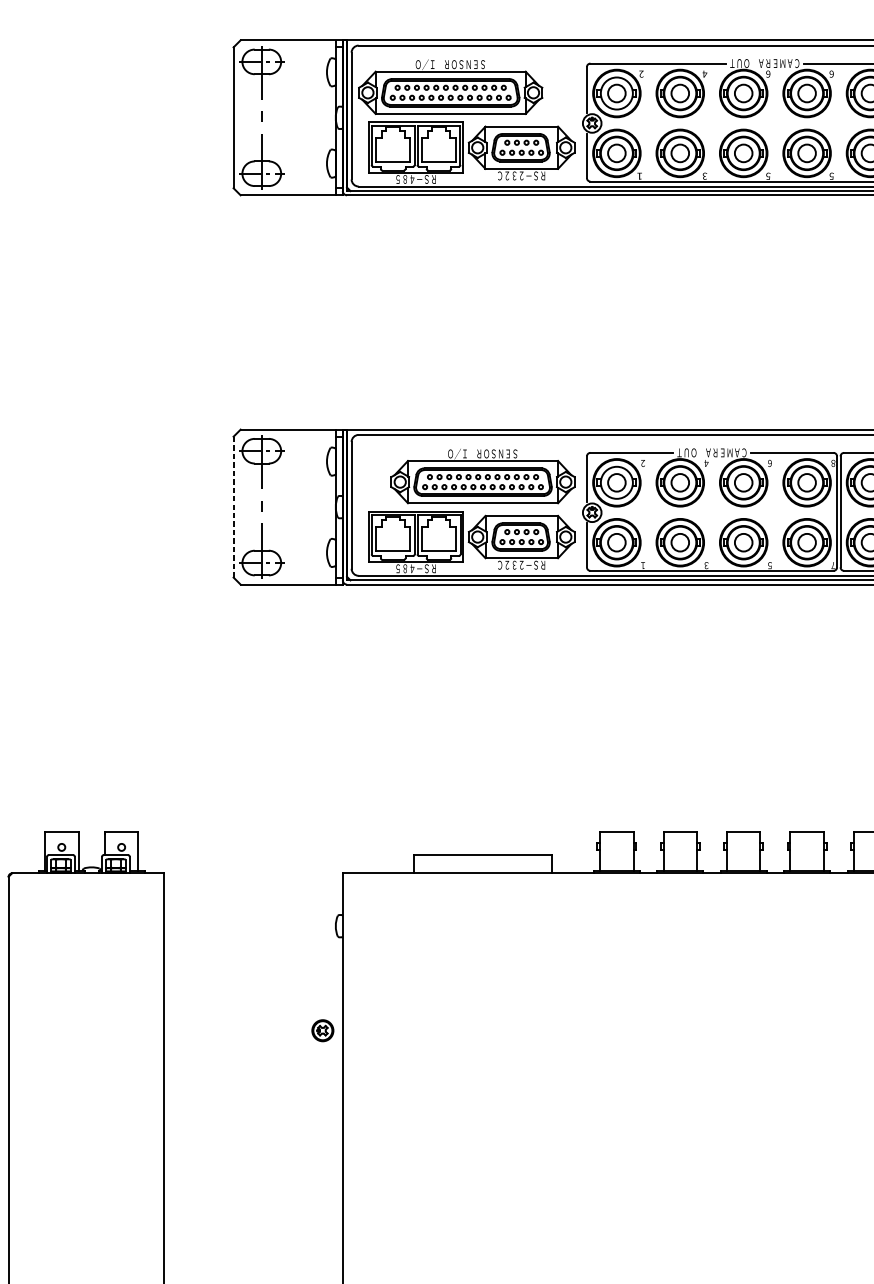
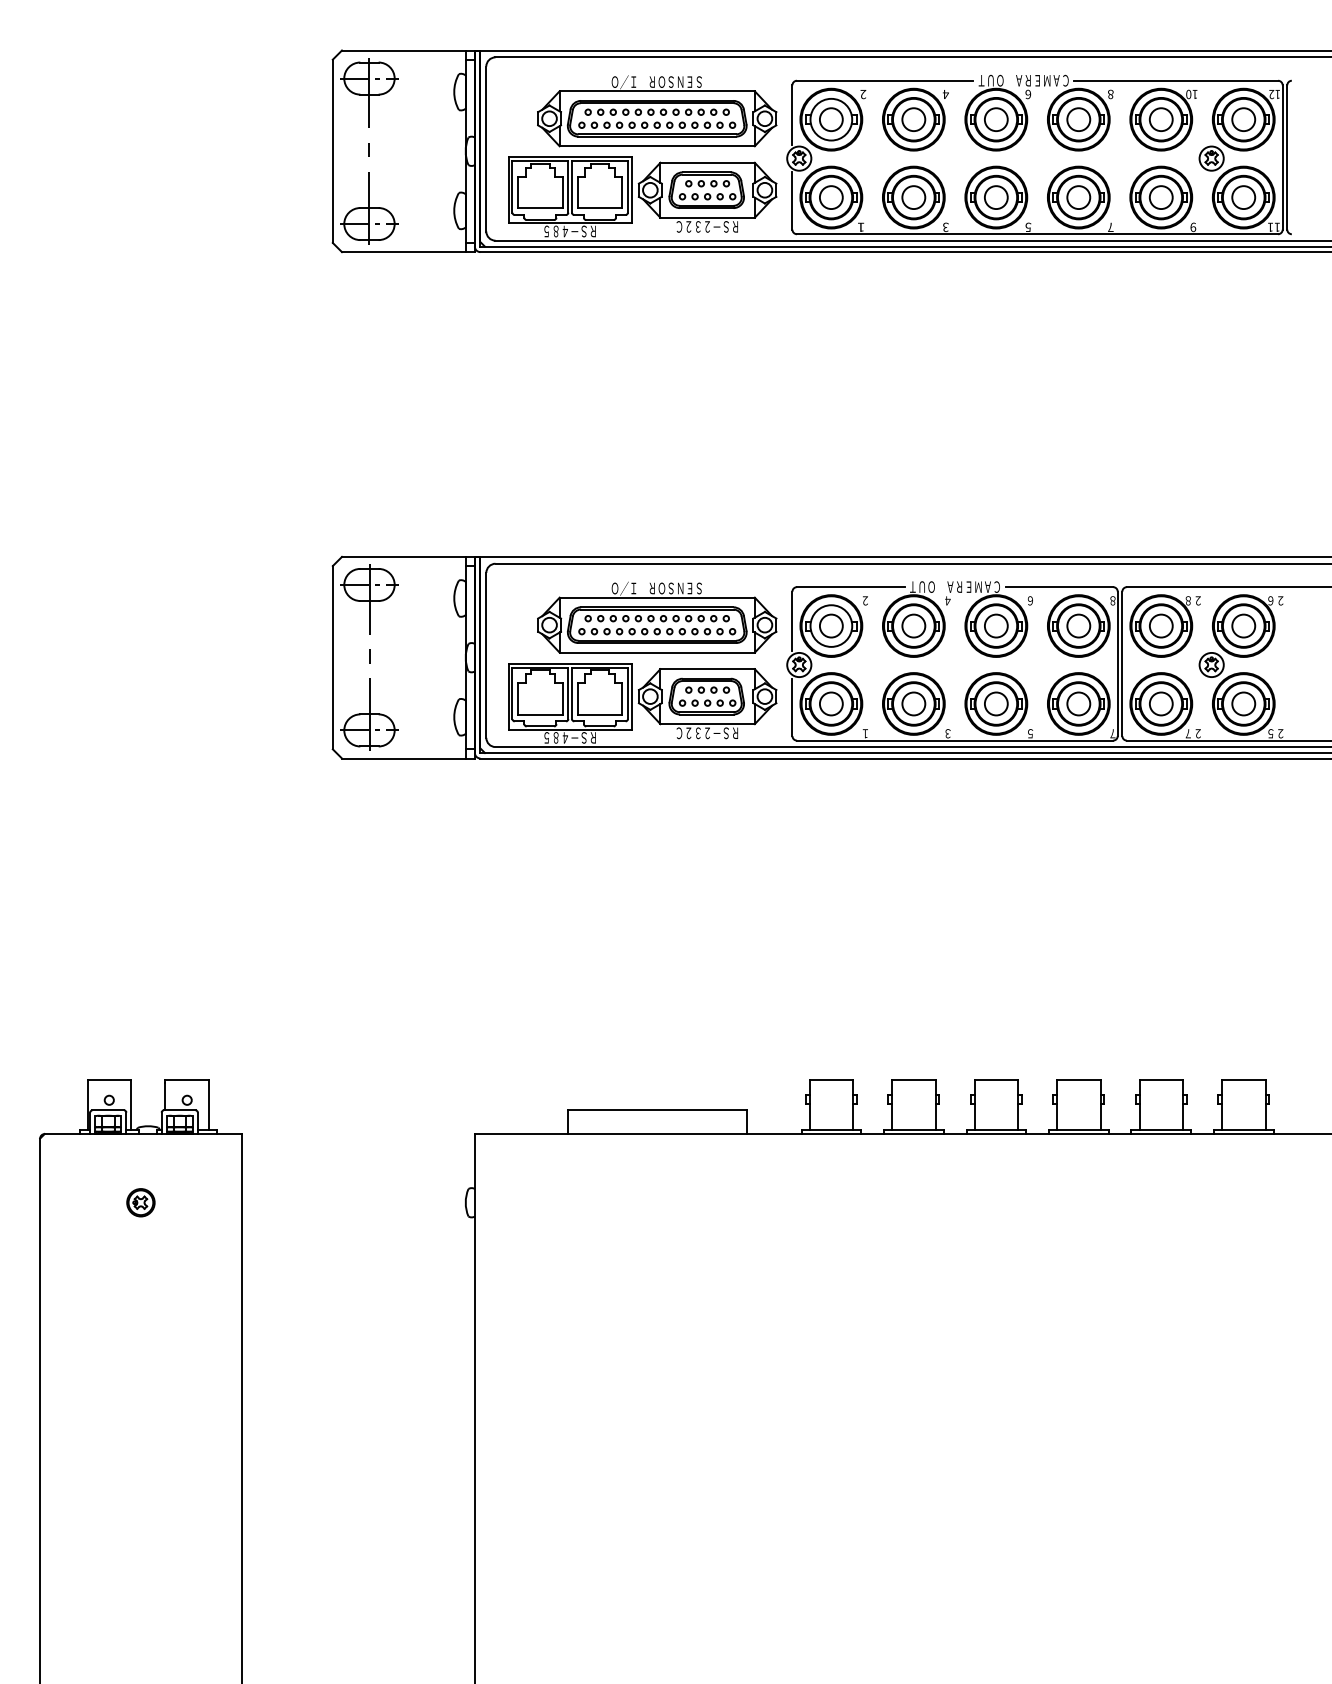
text: (831, 74) -> (1110, 94), 6 -> 8
part: (450, 87) -> (657, 111), moved
text: (831, 175) -> (1110, 226), 5 -> 7
line: (233, 506) -> (332, 657), dashed -> solid
part: (322, 1030) -> (140, 1202), moved

